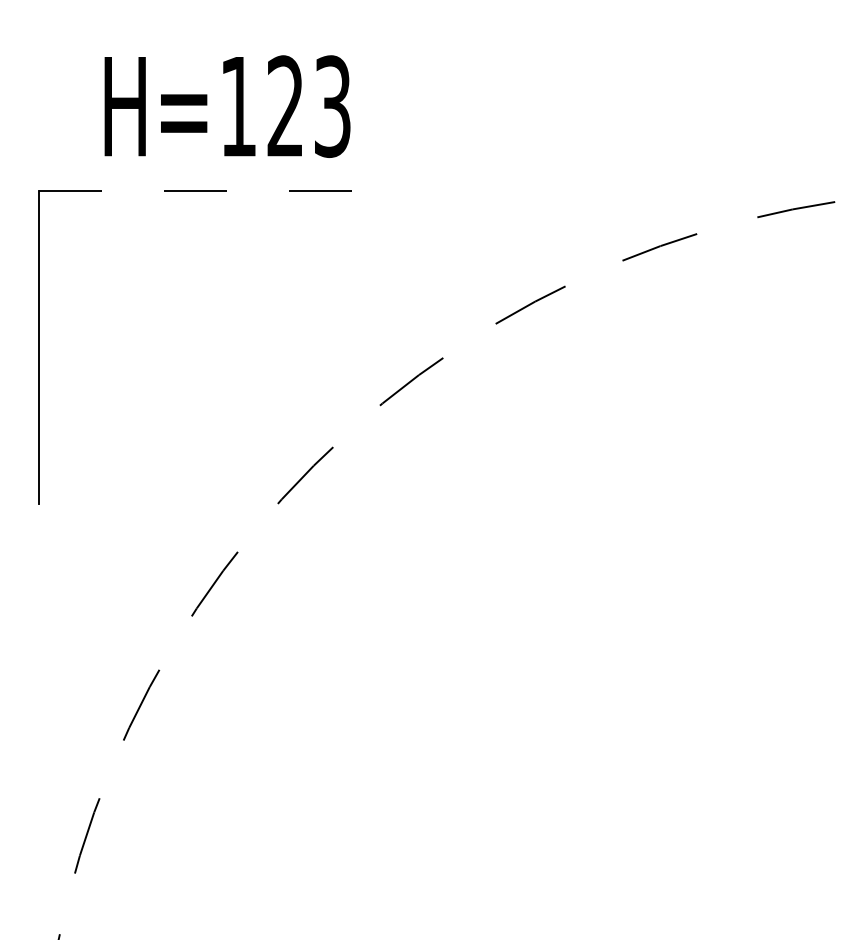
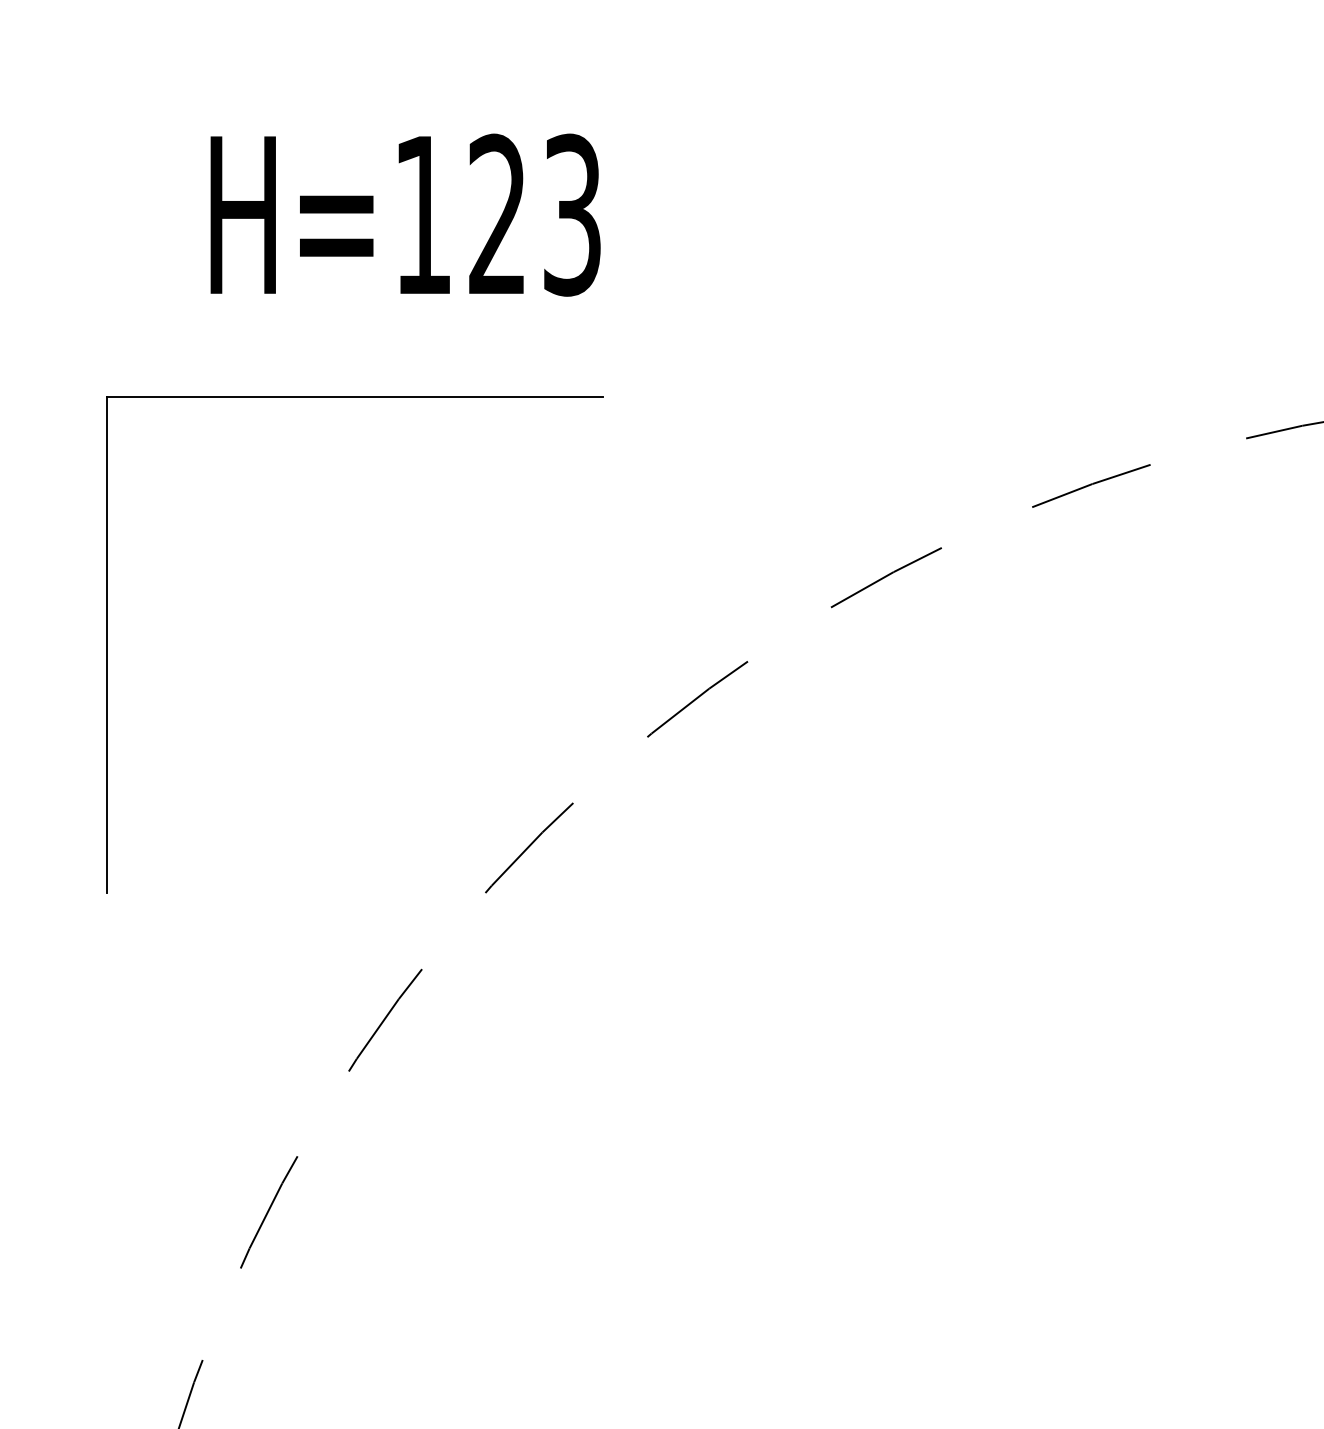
text: (227, 106) -> (405, 214), moved
line: (195, 191) -> (354, 397), dashed -> solid

